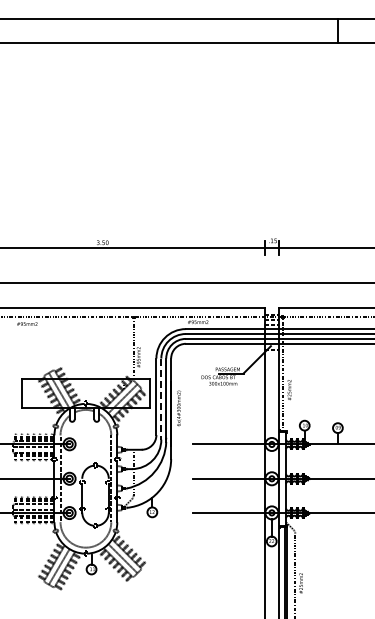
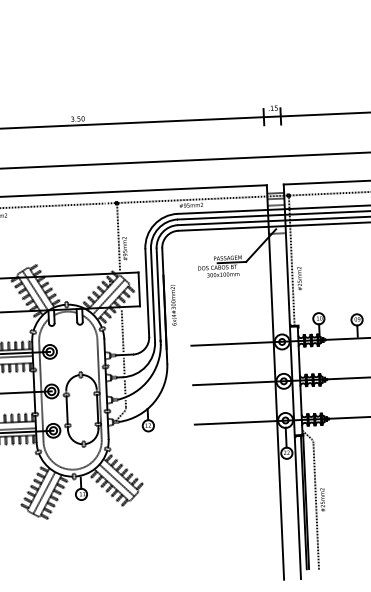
line: (161, 399) -> (153, 295), dashed -> solid
line: (133, 428) -> (122, 330), added

